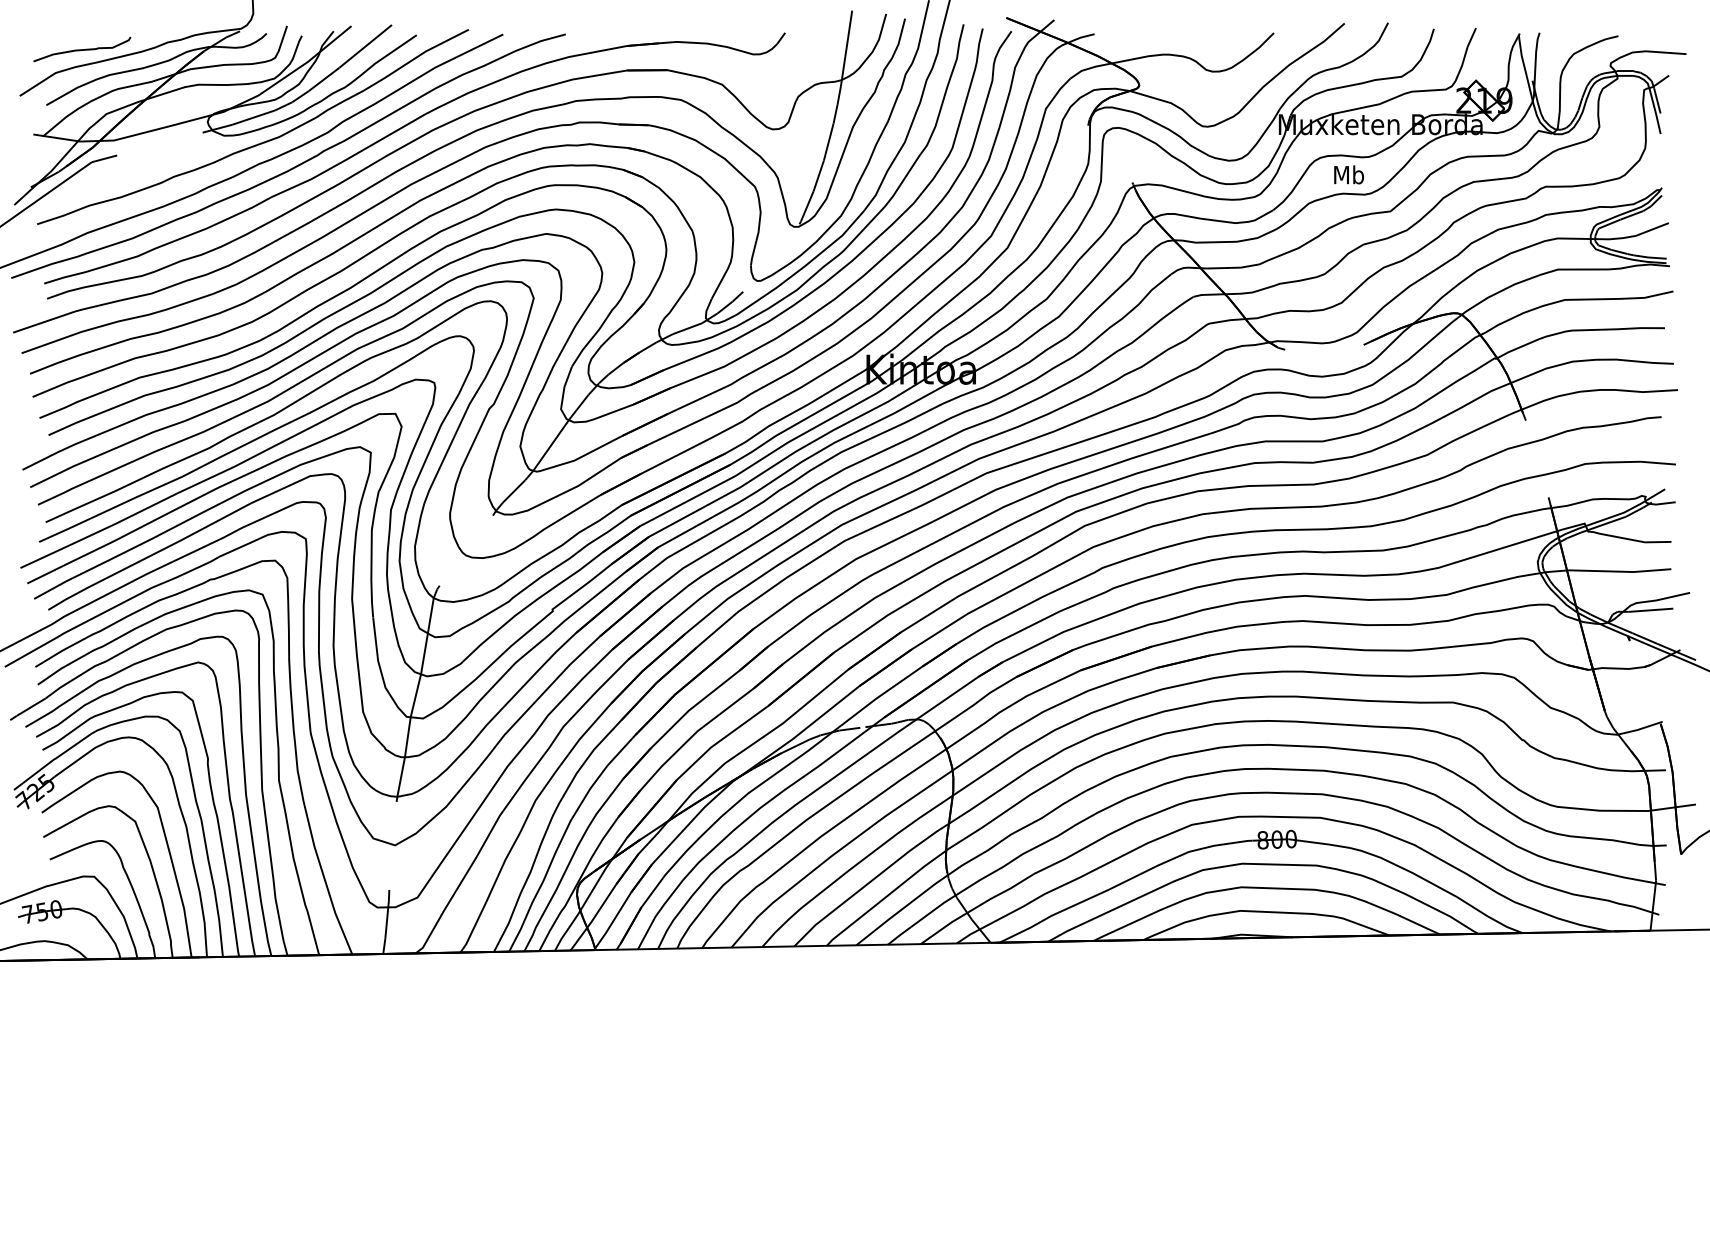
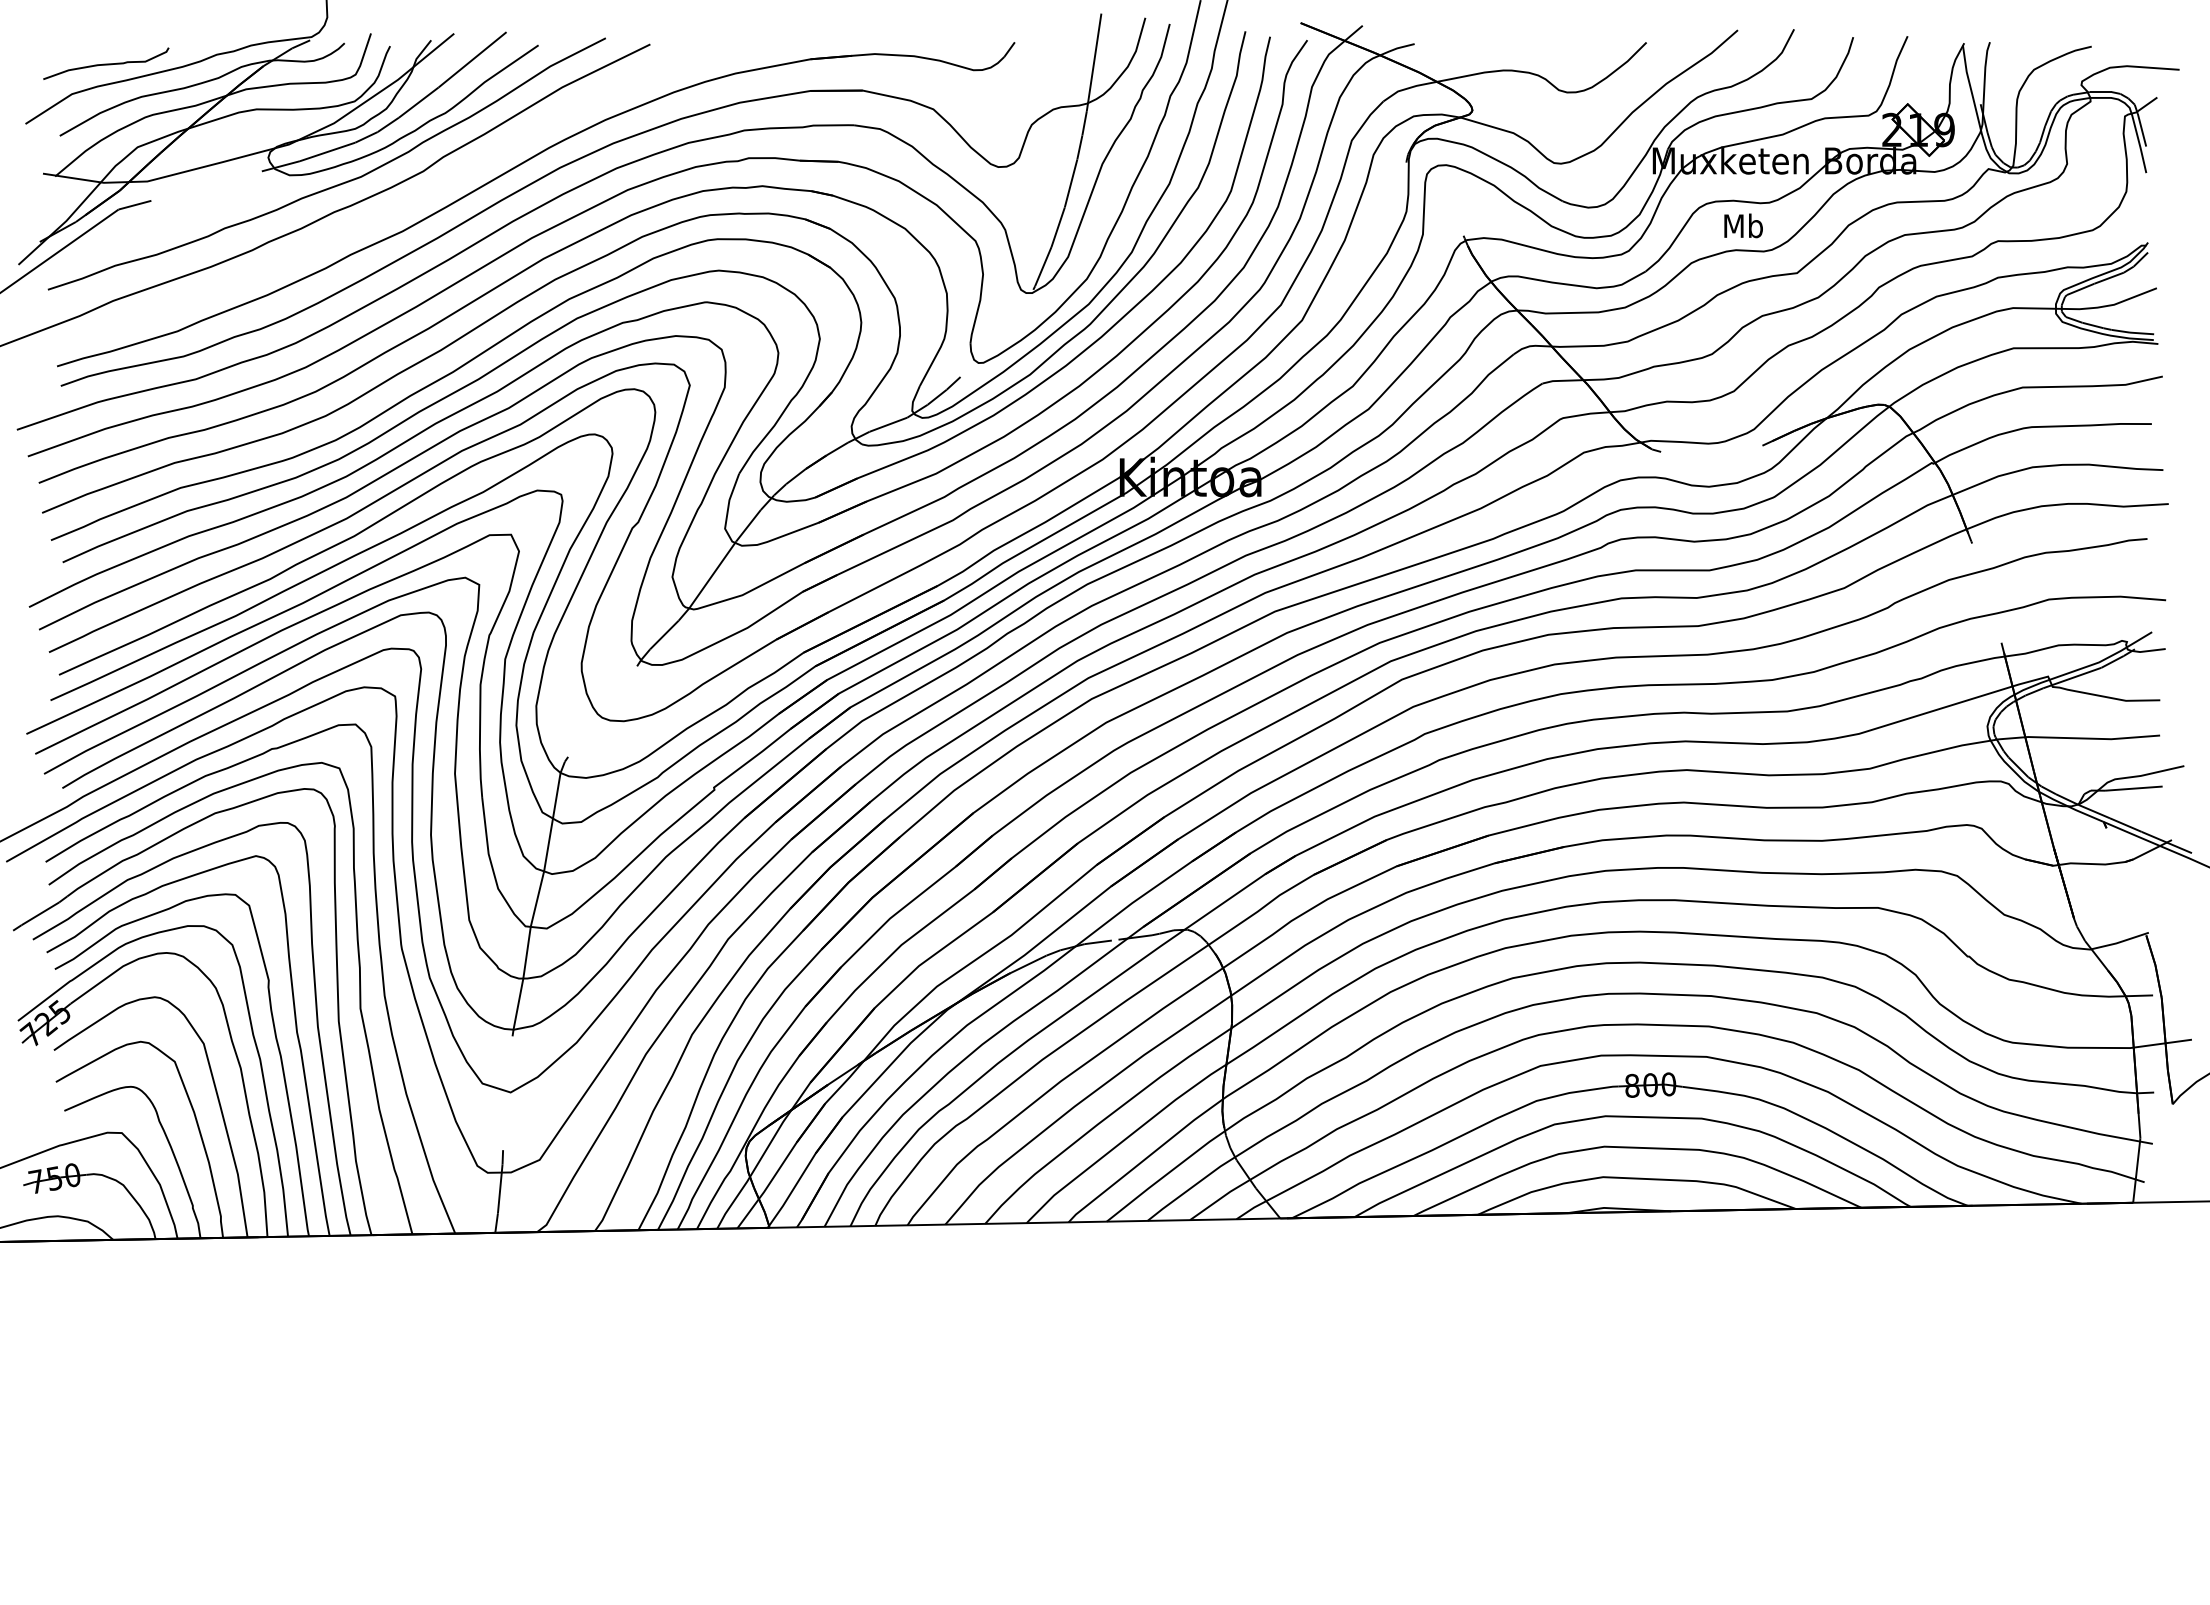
curve: (294, 166) -> (380, 215), removed

